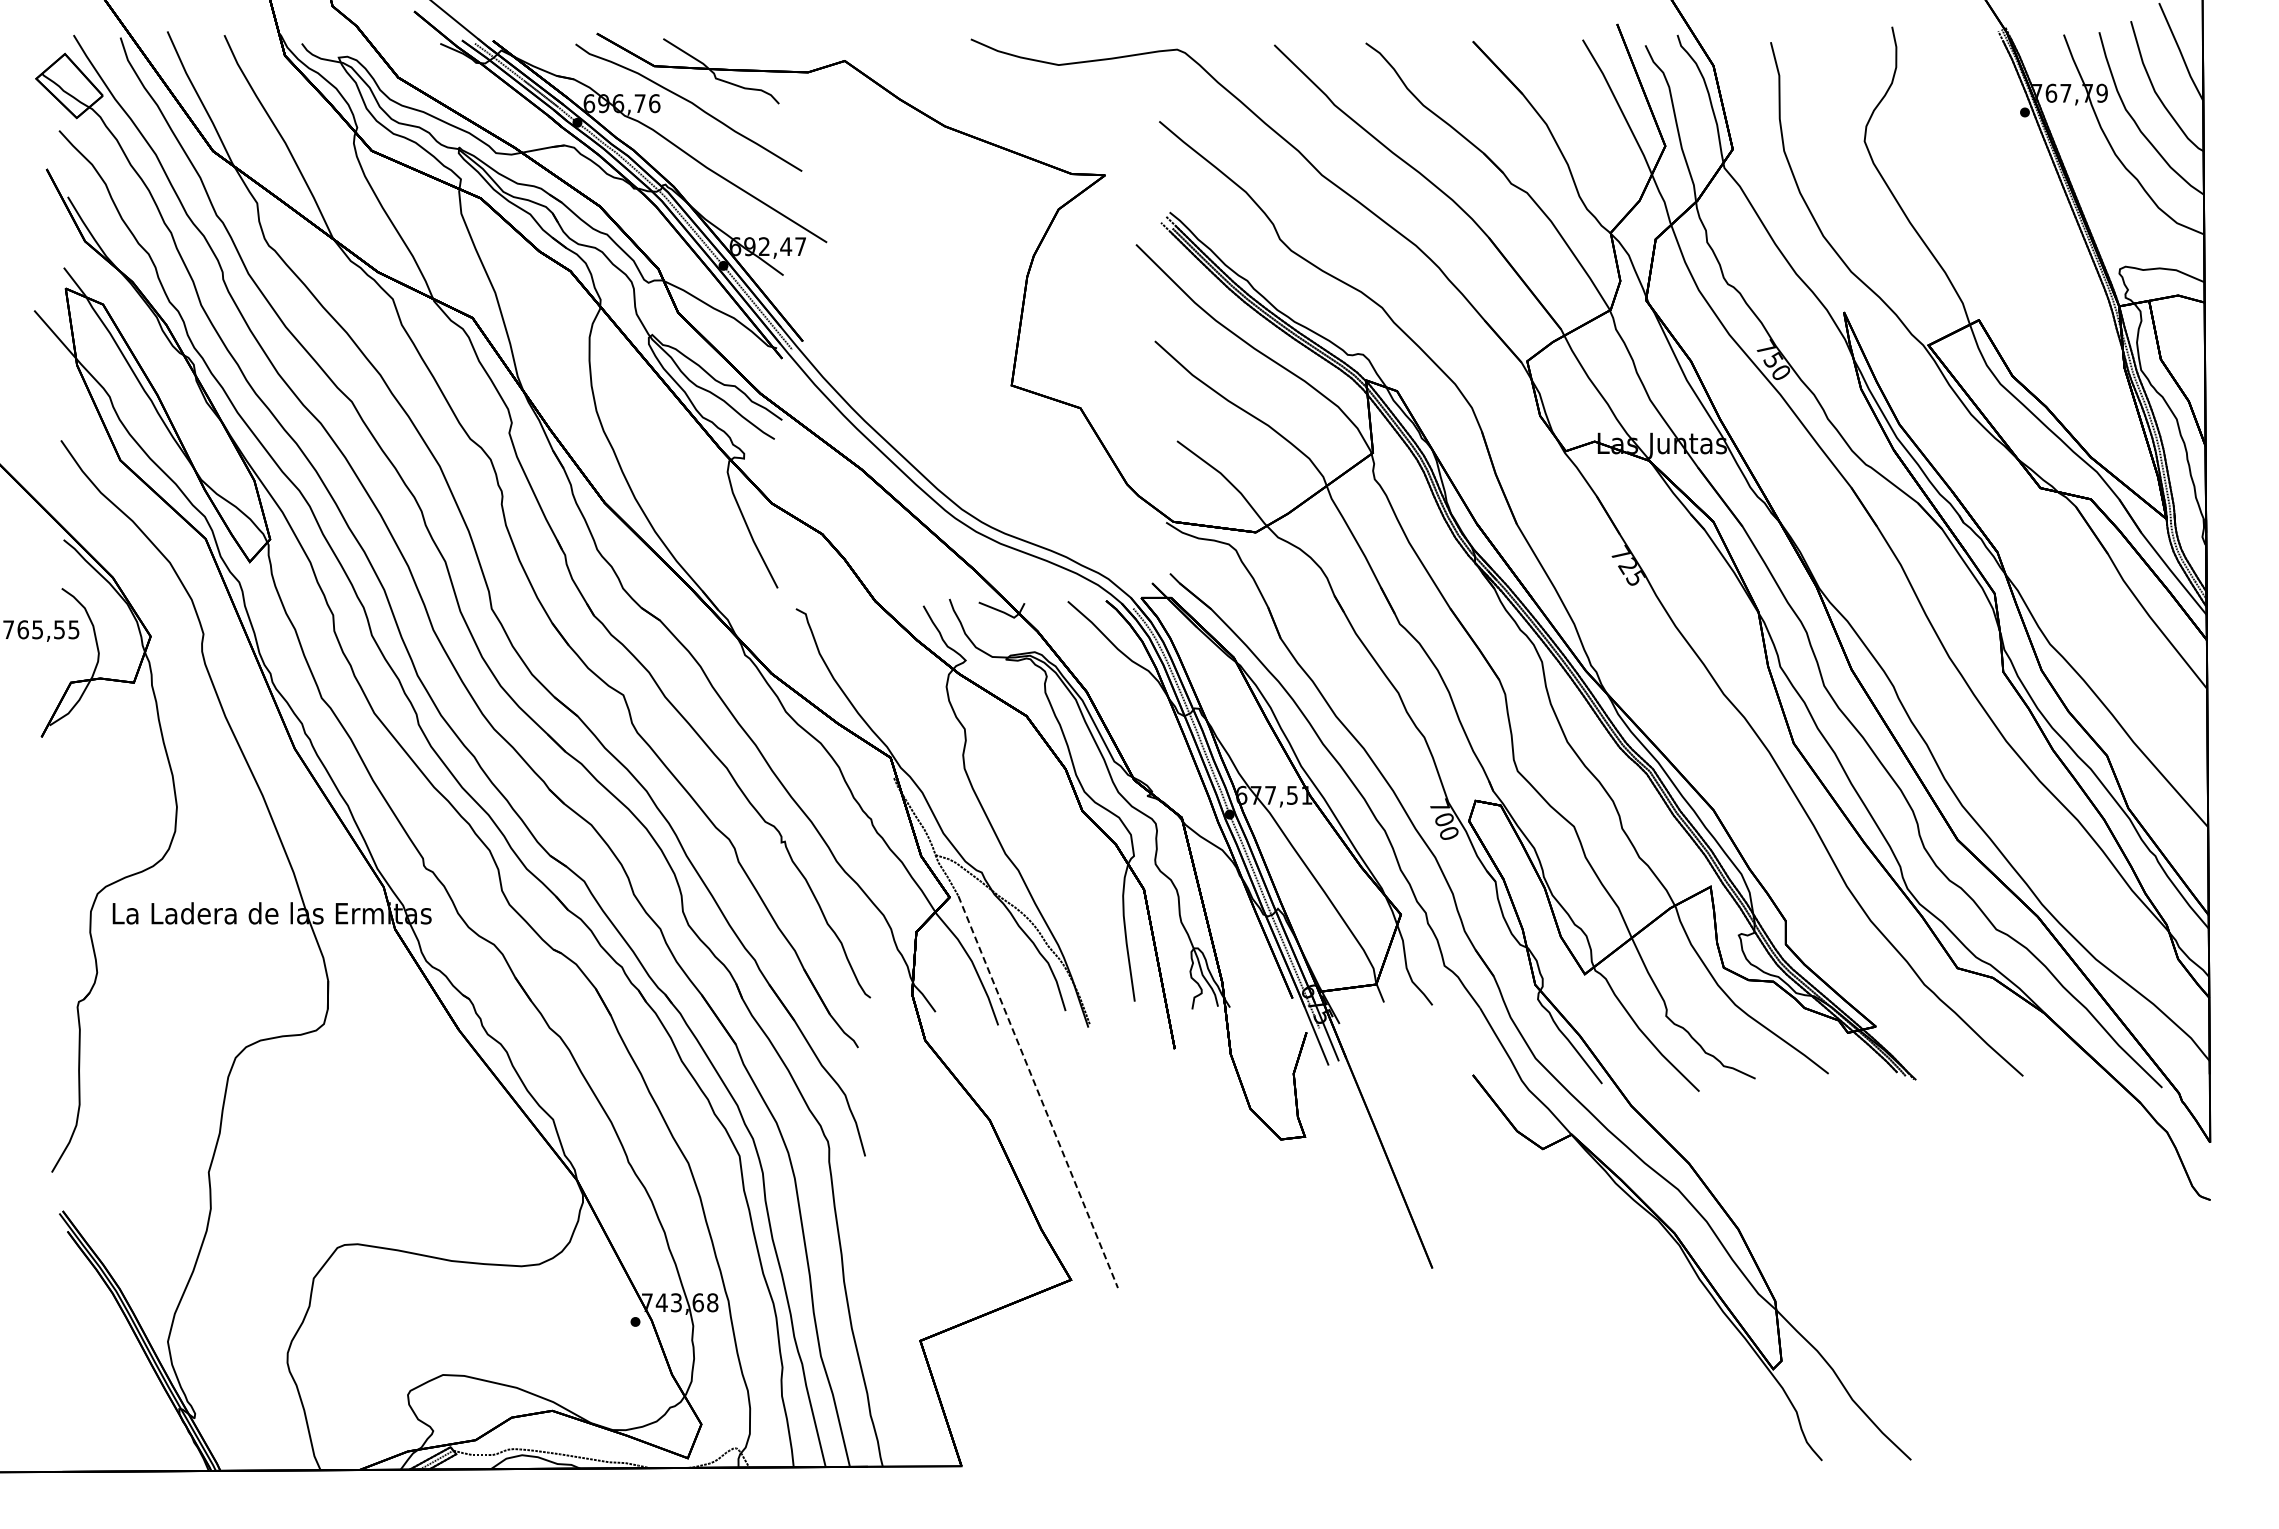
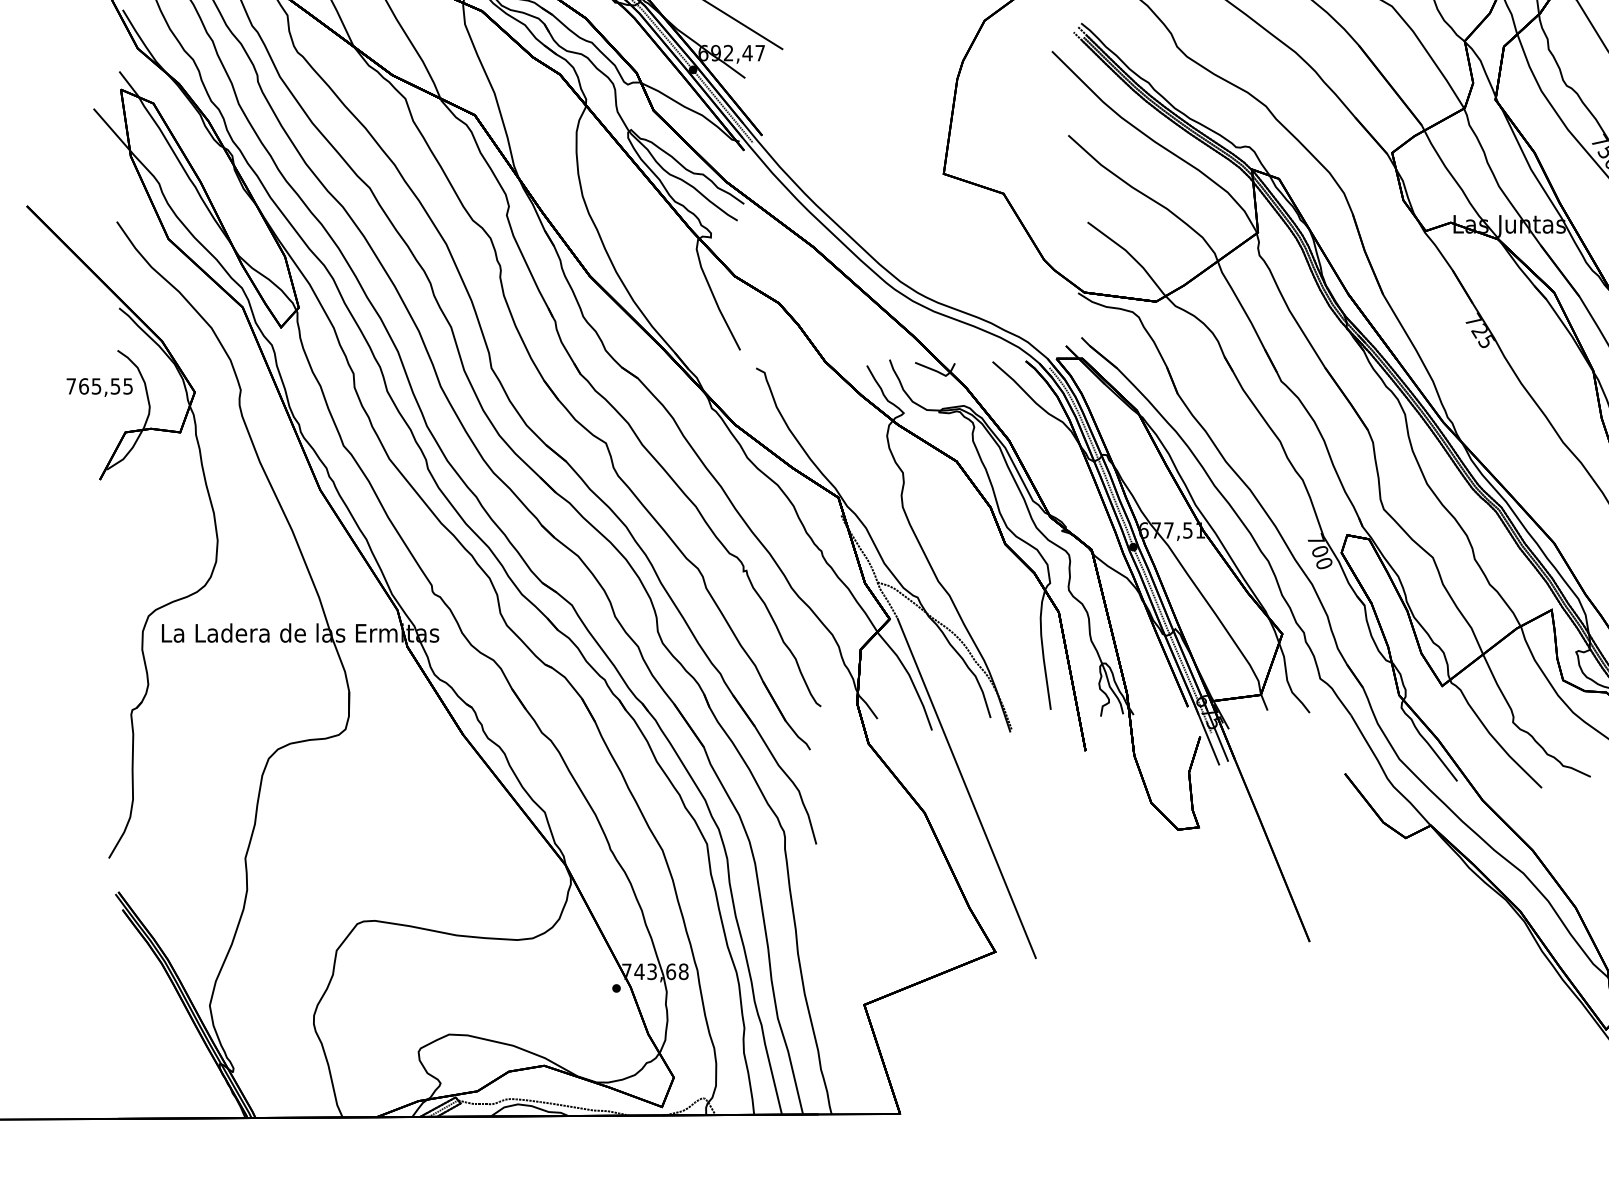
line: (1038, 1092) -> (967, 788), dashed -> solid

